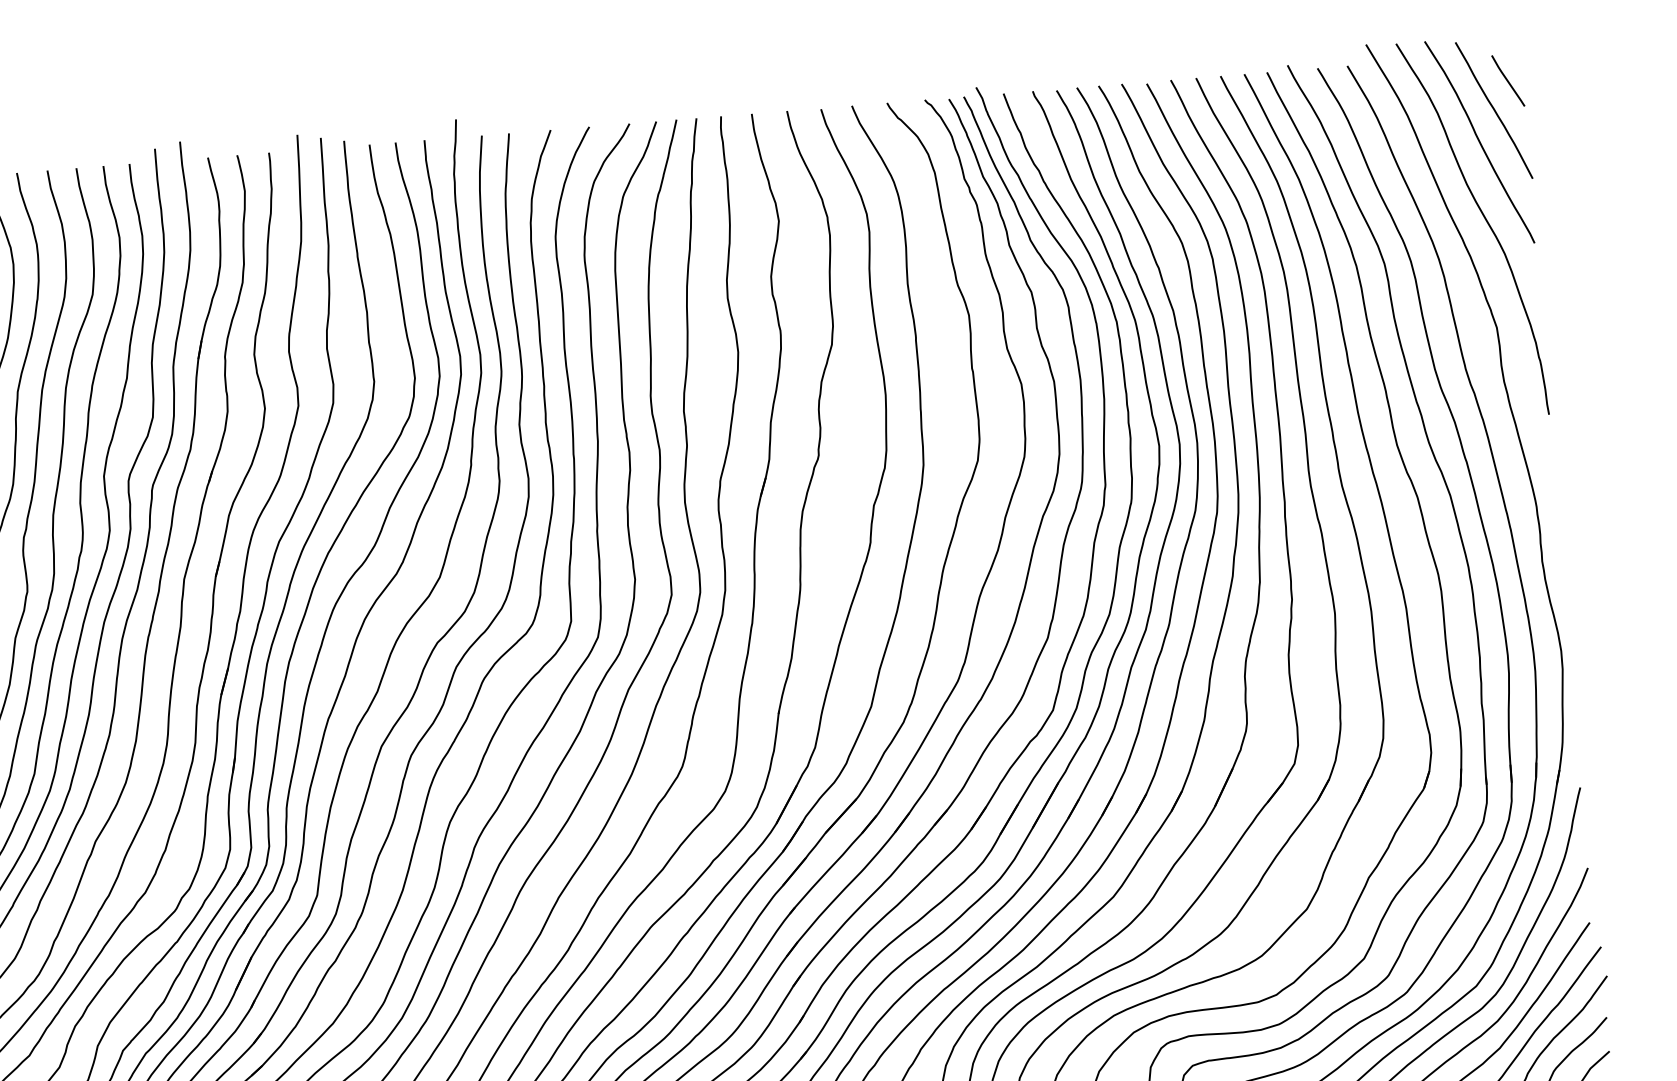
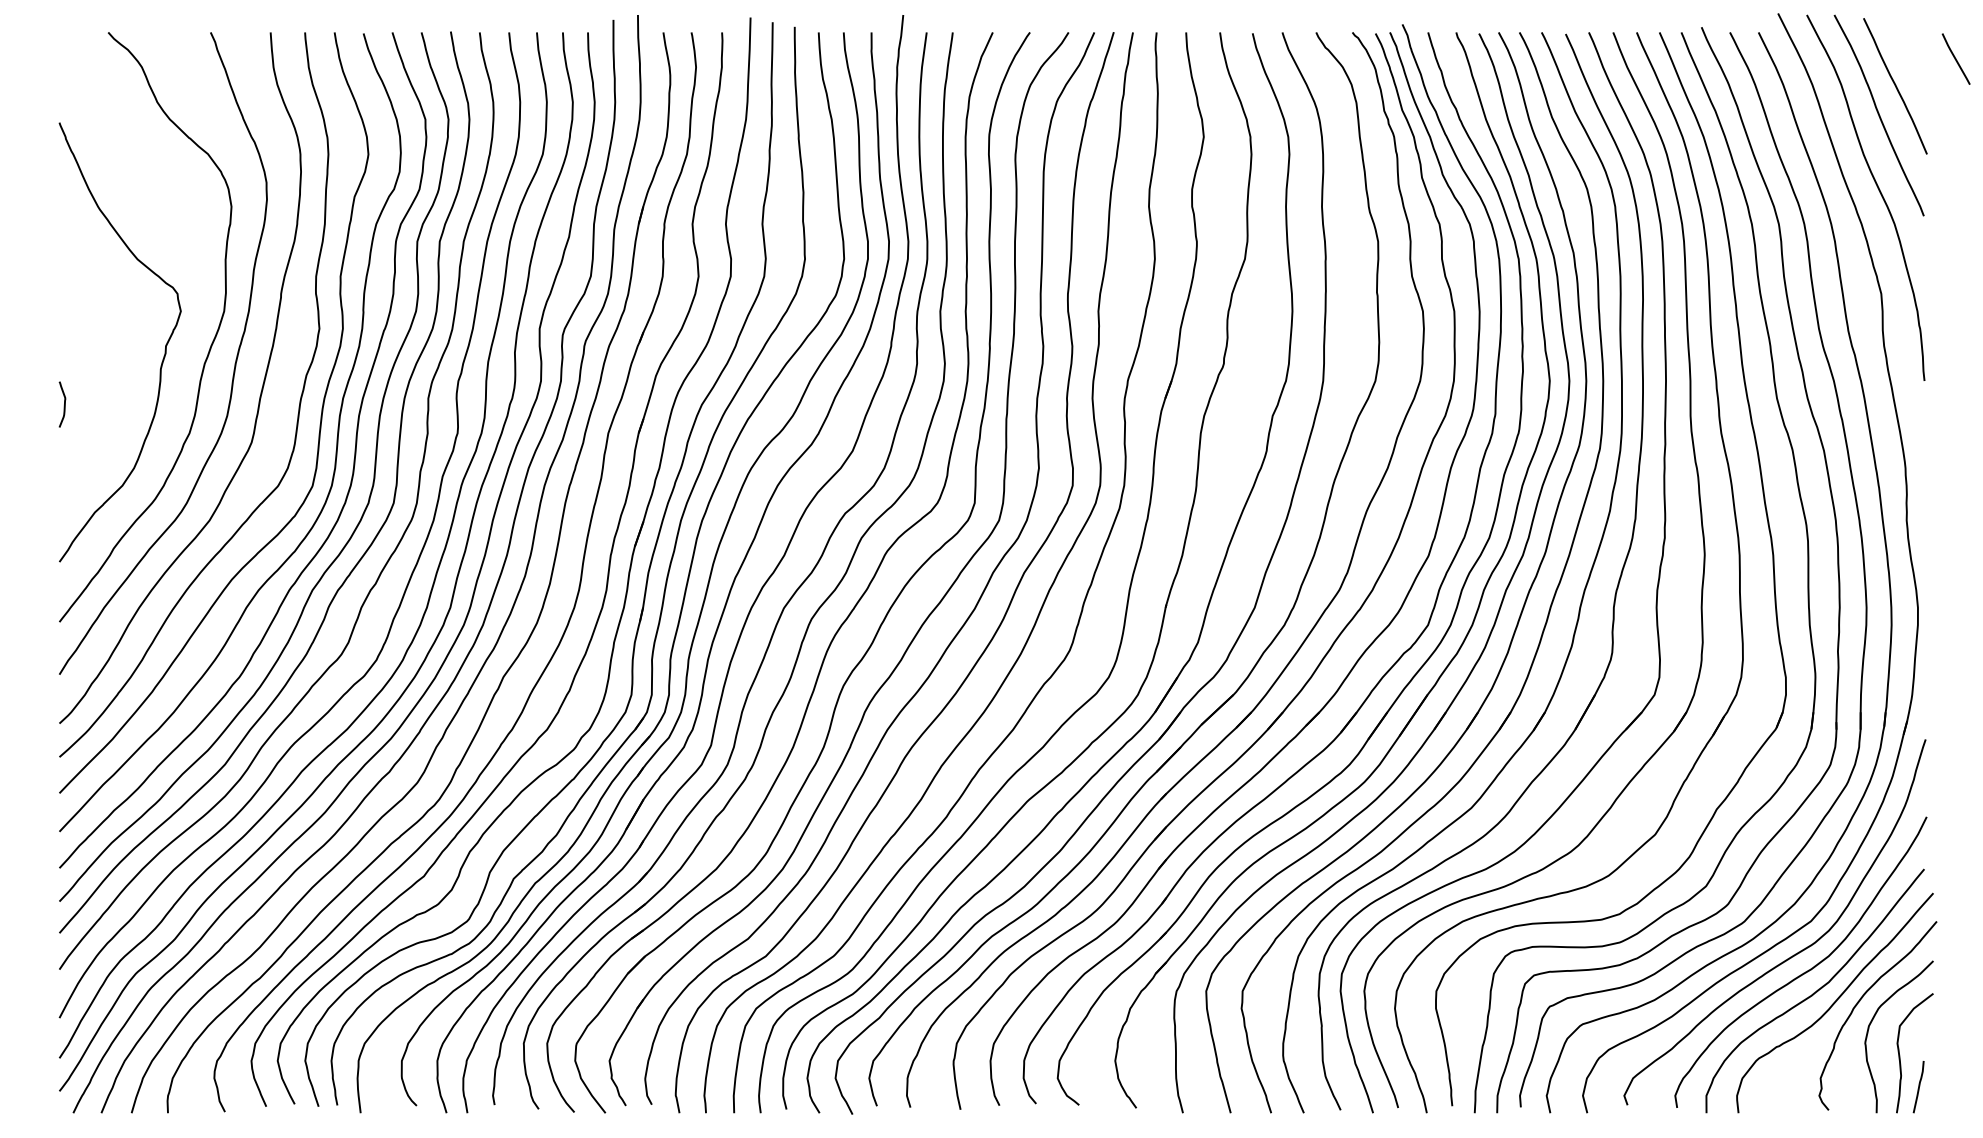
line: (1507, 80) -> (1955, 58), moved

